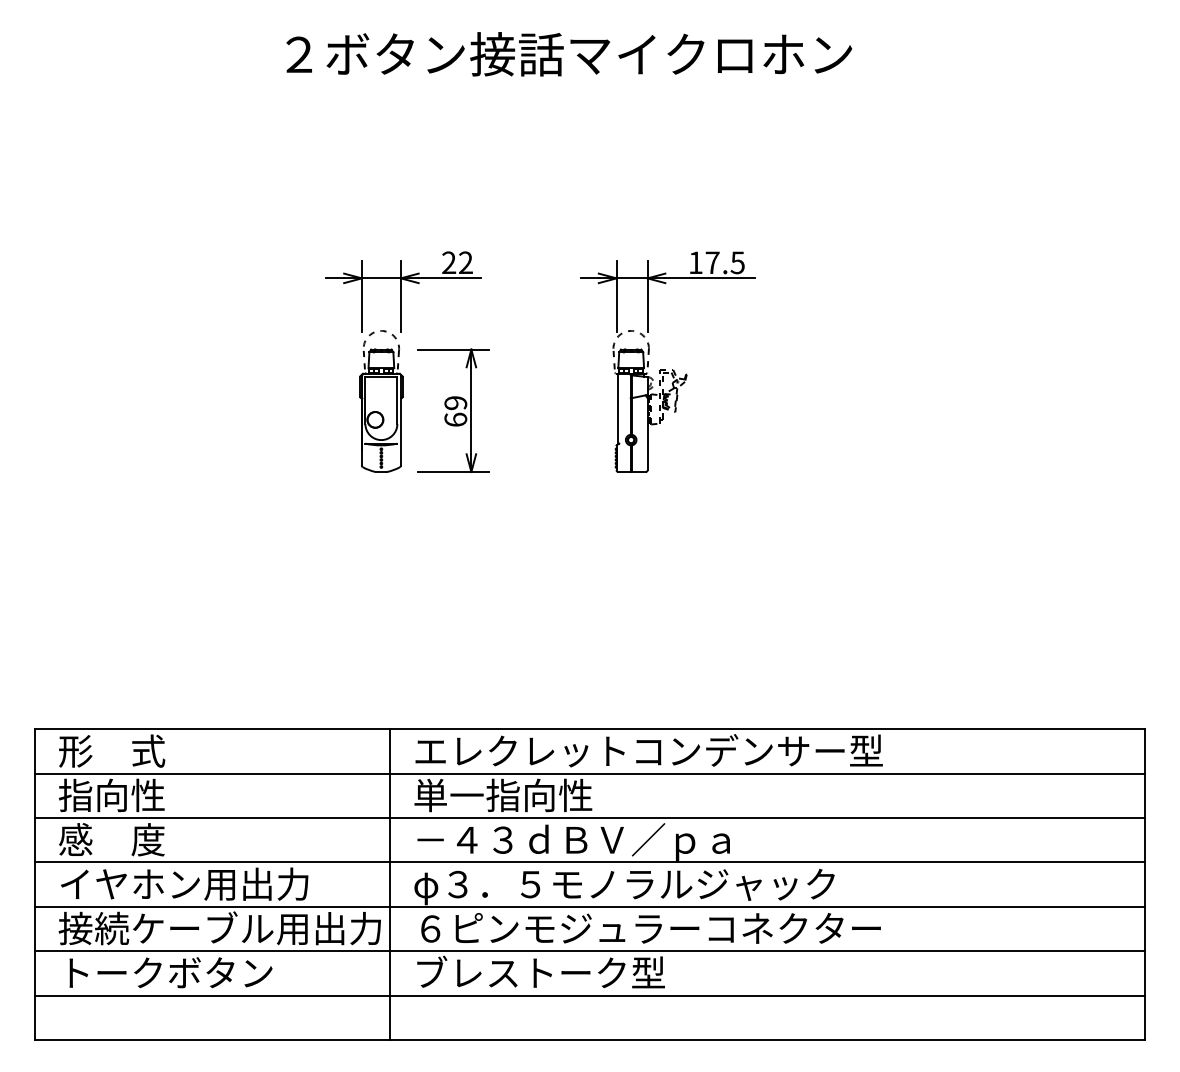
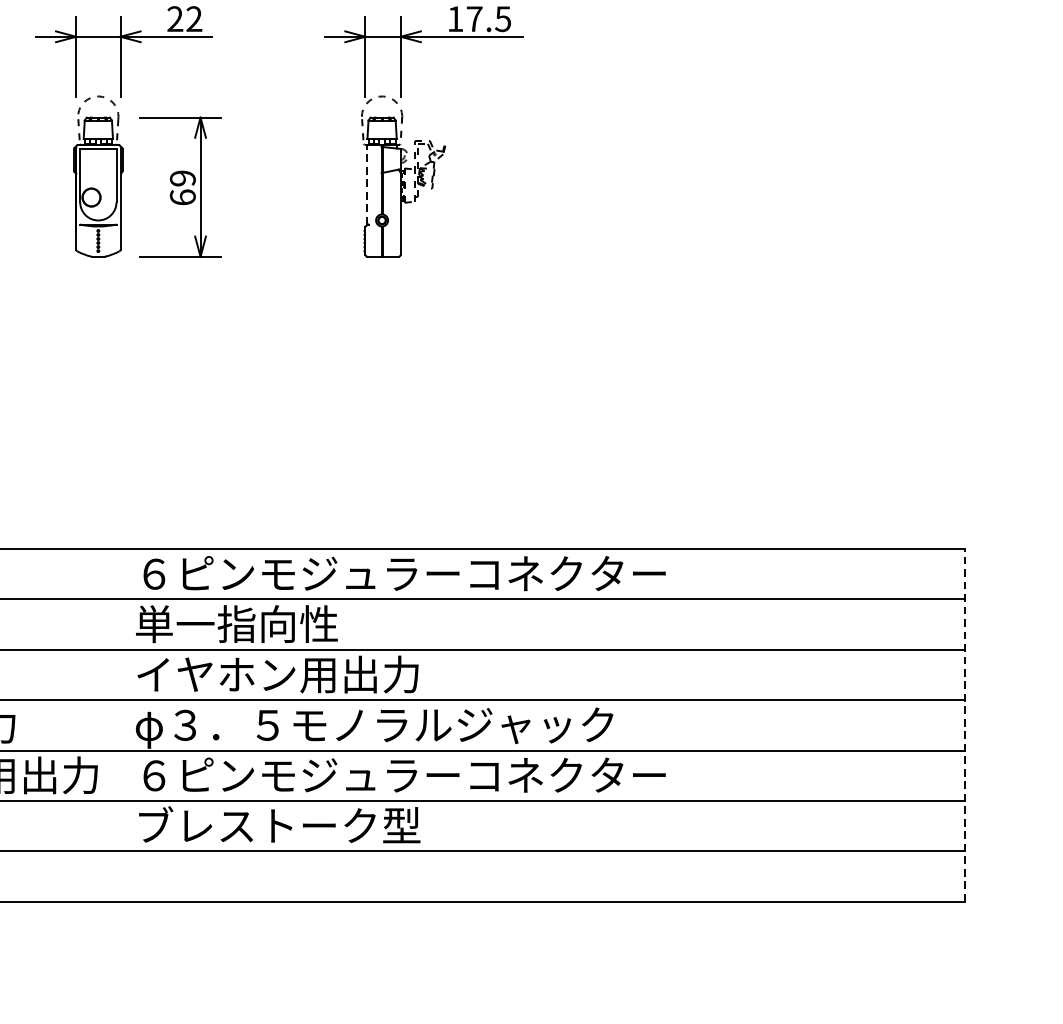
line: (618, 409) -> (367, 185), solid -> dashed
text: (648, 750) -> (401, 573), エレクレットコンデンサー型 -> ６ピンモジュラーコネクター
text: (572, 841) -> (315, 676), －４３ｄＢＶ／ｐａ -> イヤホン用出力
line: (390, 884) -> (108, 725), removed
line: (1144, 884) -> (965, 725), solid -> dashed

